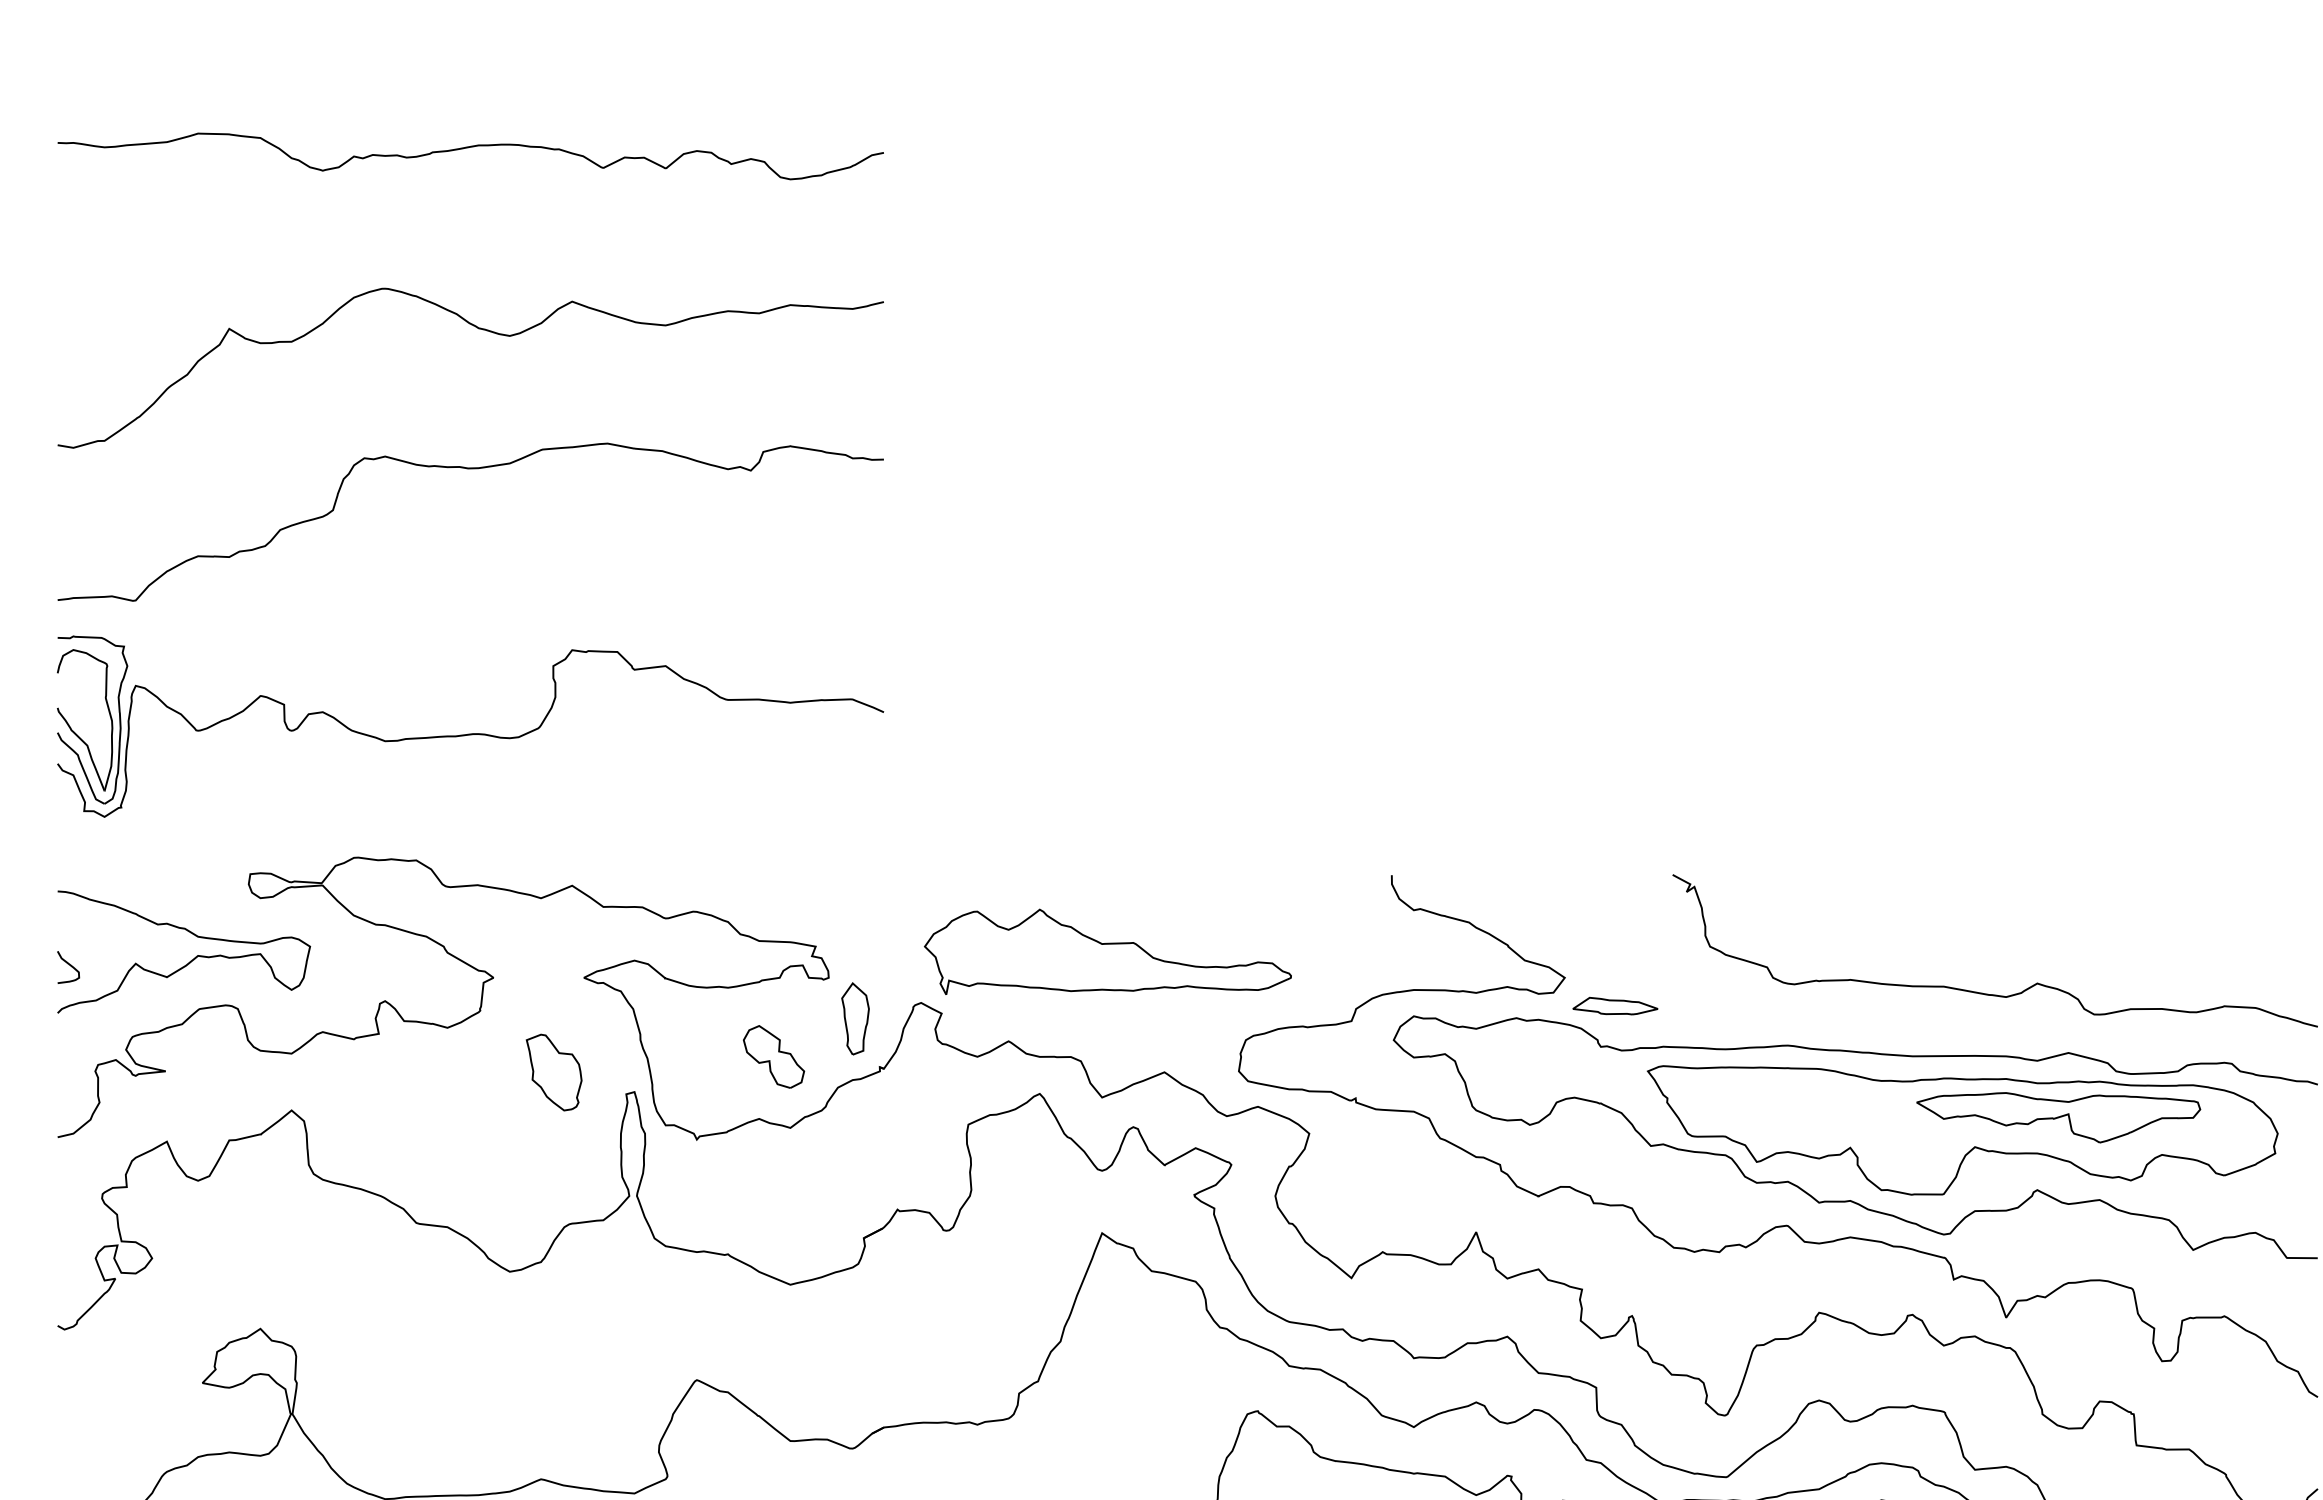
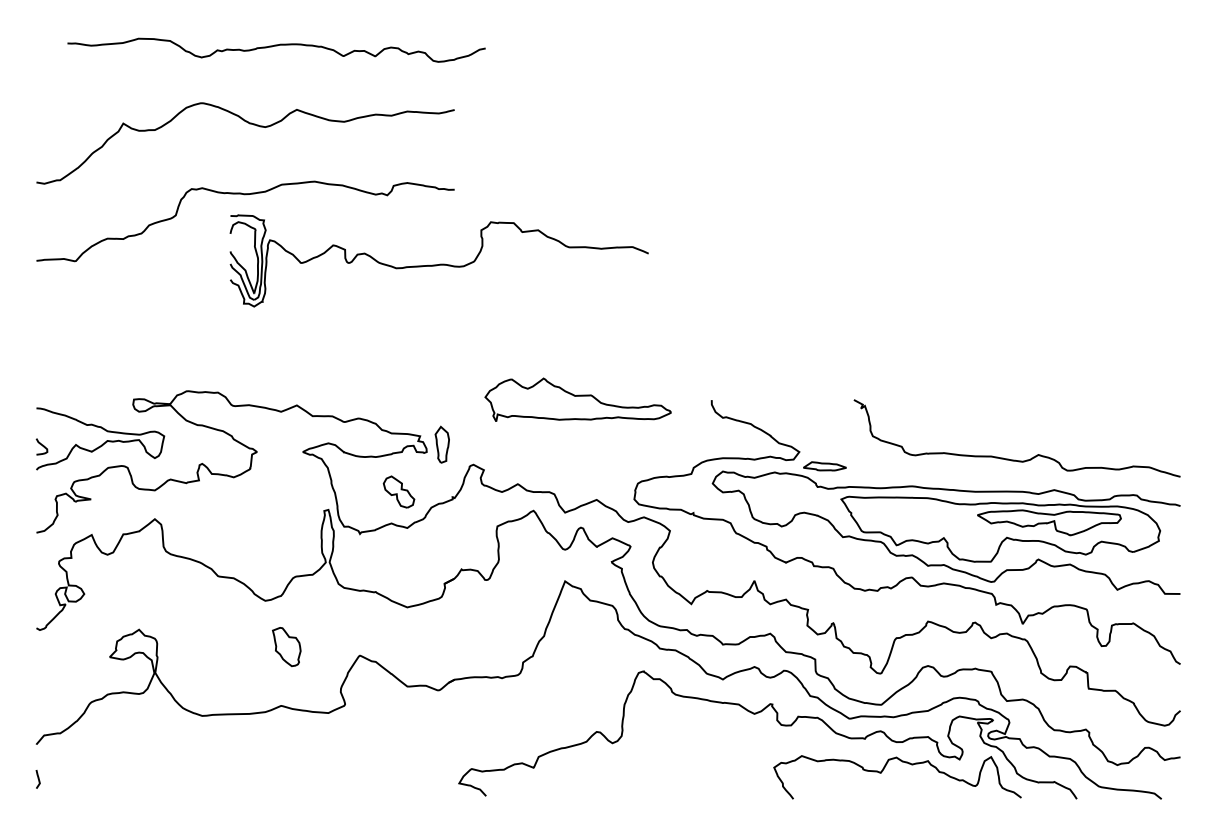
curve: (470, 148) -> (276, 46), moved
part: (468, 725) -> (438, 260), moved
part: (1106, 951) -> (577, 399), moved
part: (853, 1018) -> (441, 444), moved
part: (553, 1071) -> (286, 646), moved

